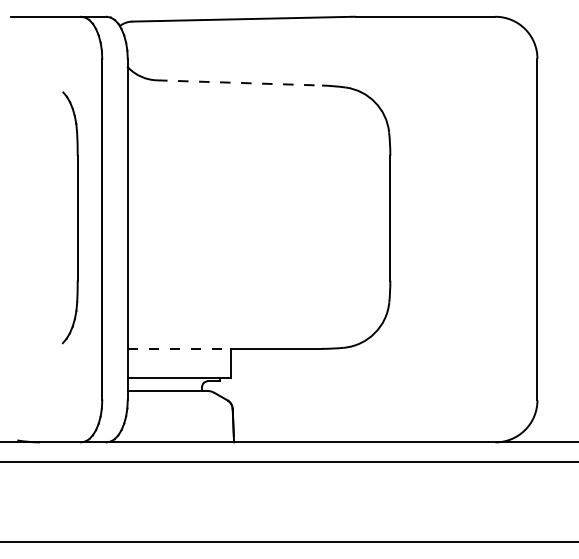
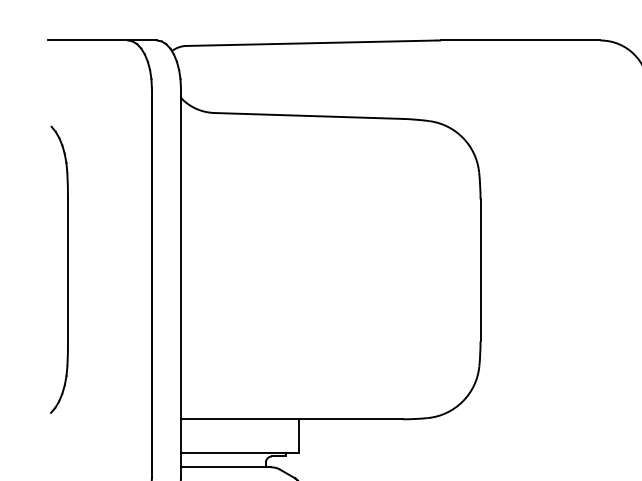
line: (239, 82) -> (308, 115), dashed -> solid
part: (77, 217) -> (67, 269), moved
line: (179, 348) -> (240, 418), dashed -> solid

